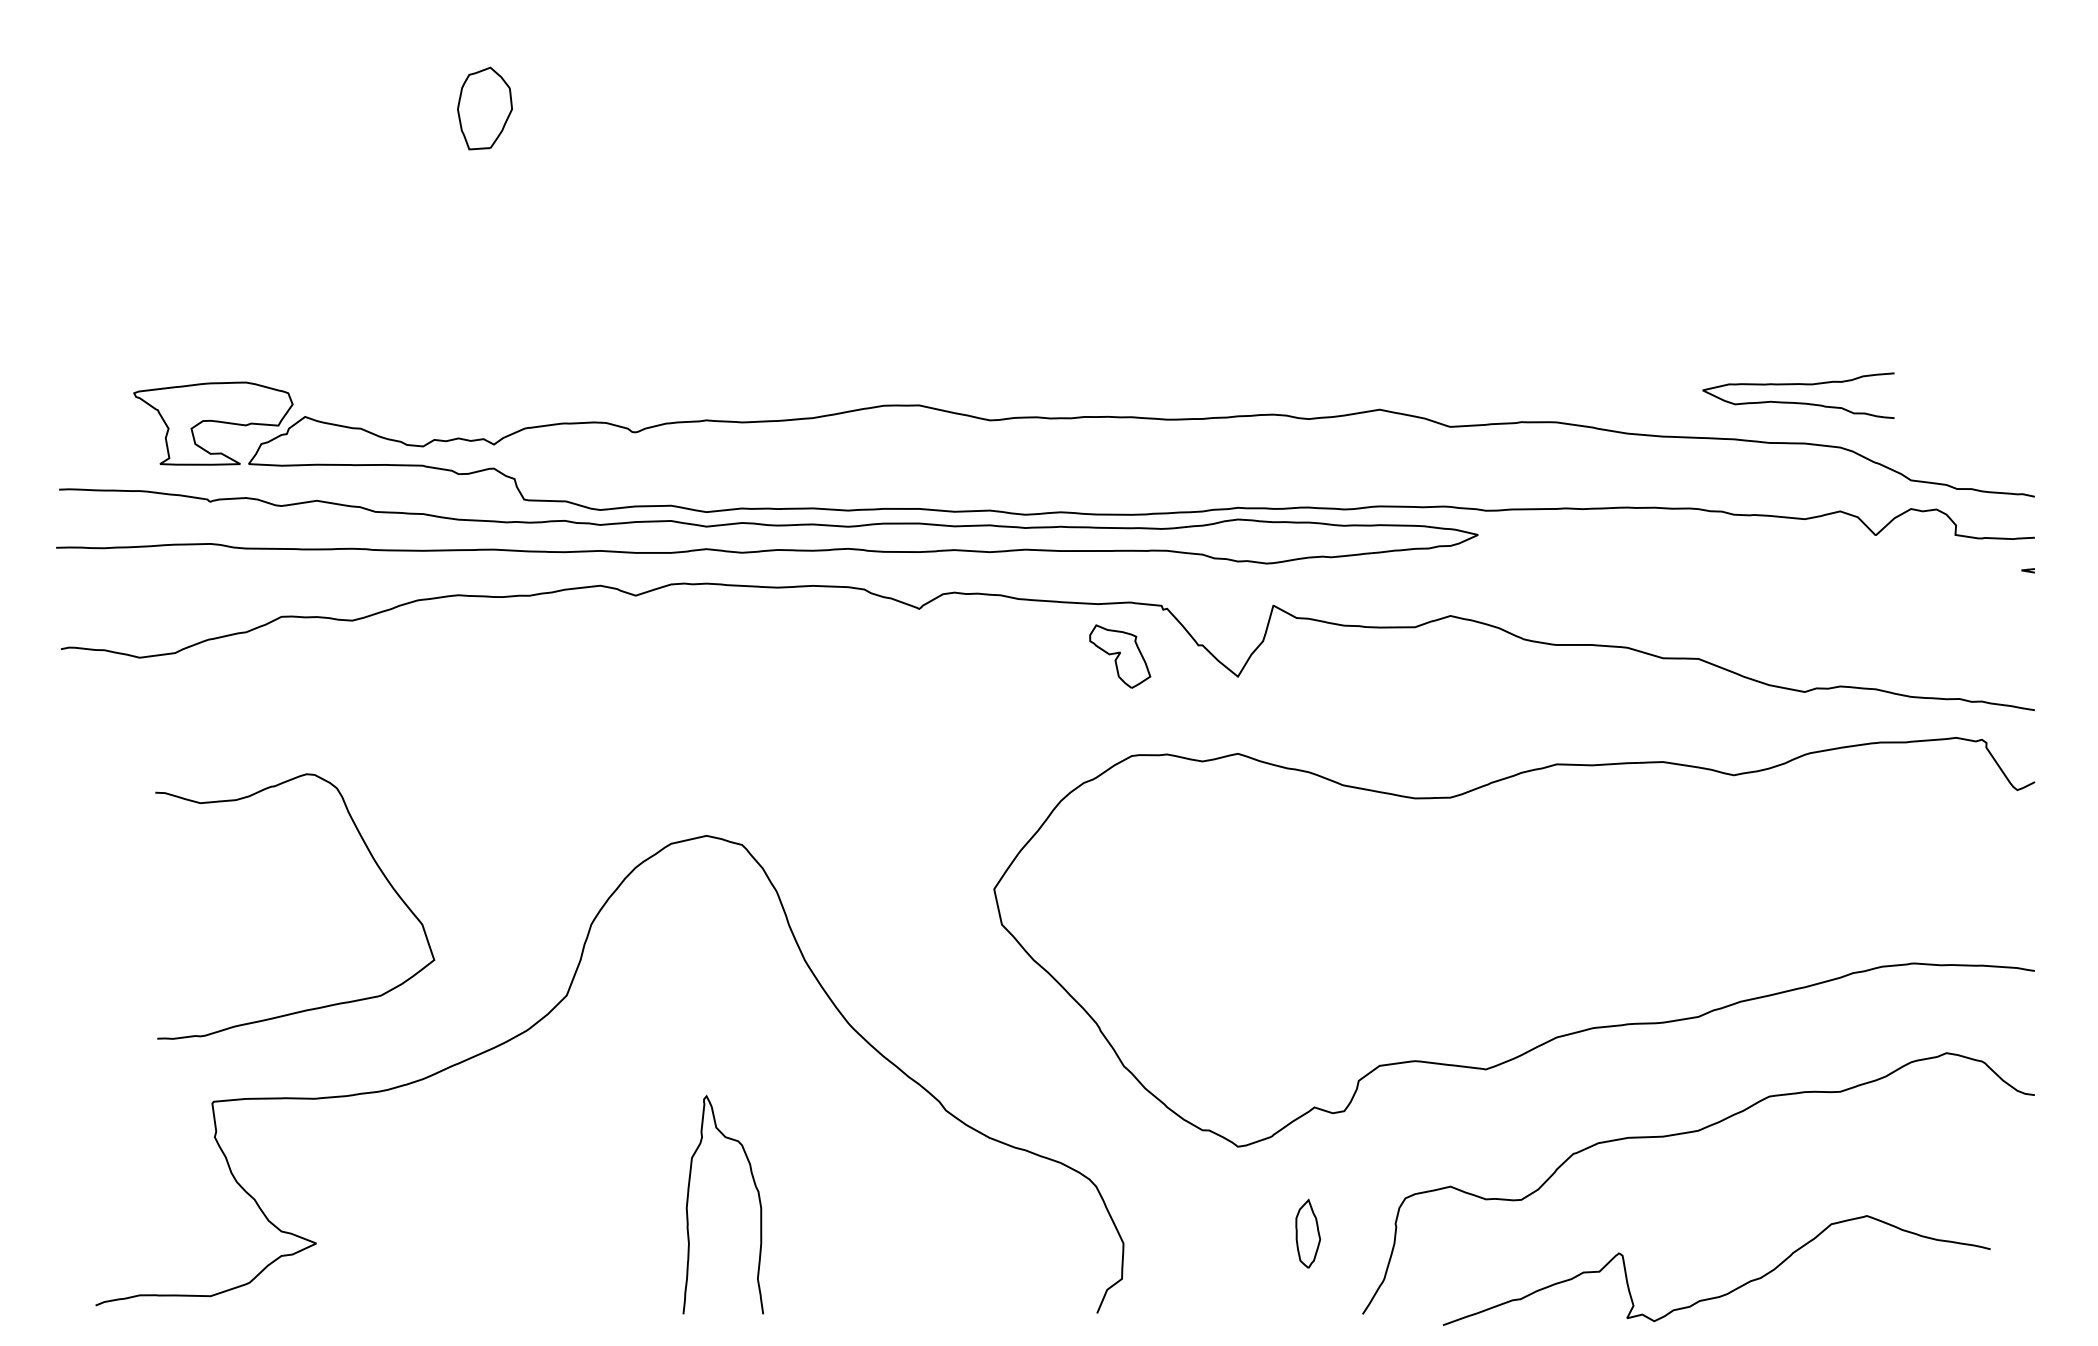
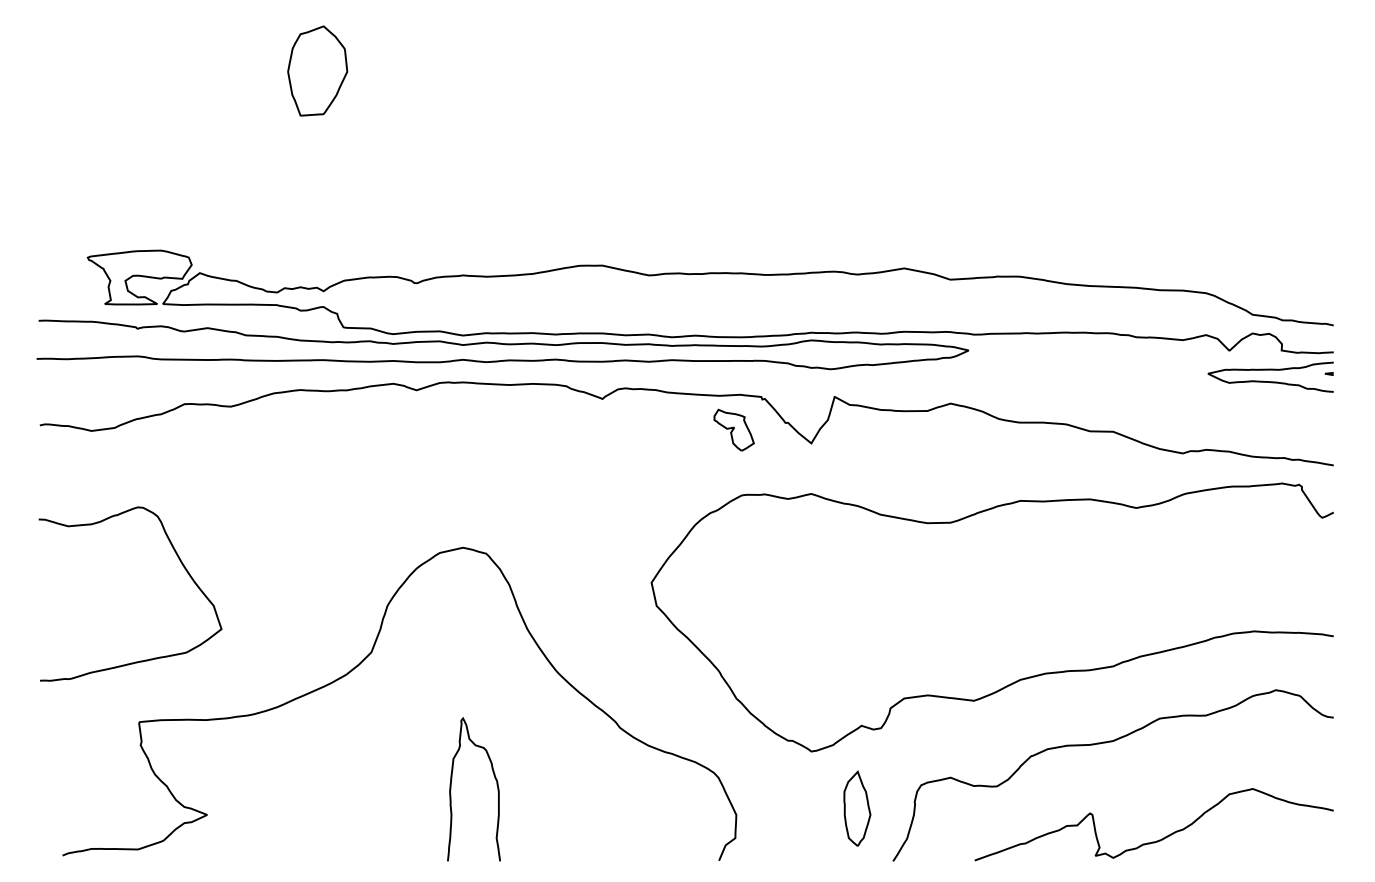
part: (484, 107) -> (317, 70), size x1.67
curve: (1798, 402) -> (1270, 381), moved
curve: (373, 861) -> (181, 564), moved
part: (1308, 1233) -> (857, 808), size x1.67
curve: (1727, 1291) -> (1161, 838), moved

